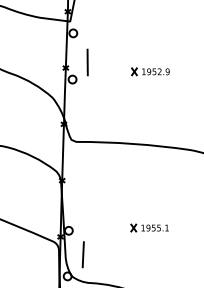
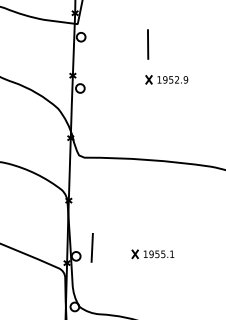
line: (88, 62) -> (148, 44), moved
part: (149, 228) -> (152, 254), moved
line: (82, 254) -> (91, 247), moved

